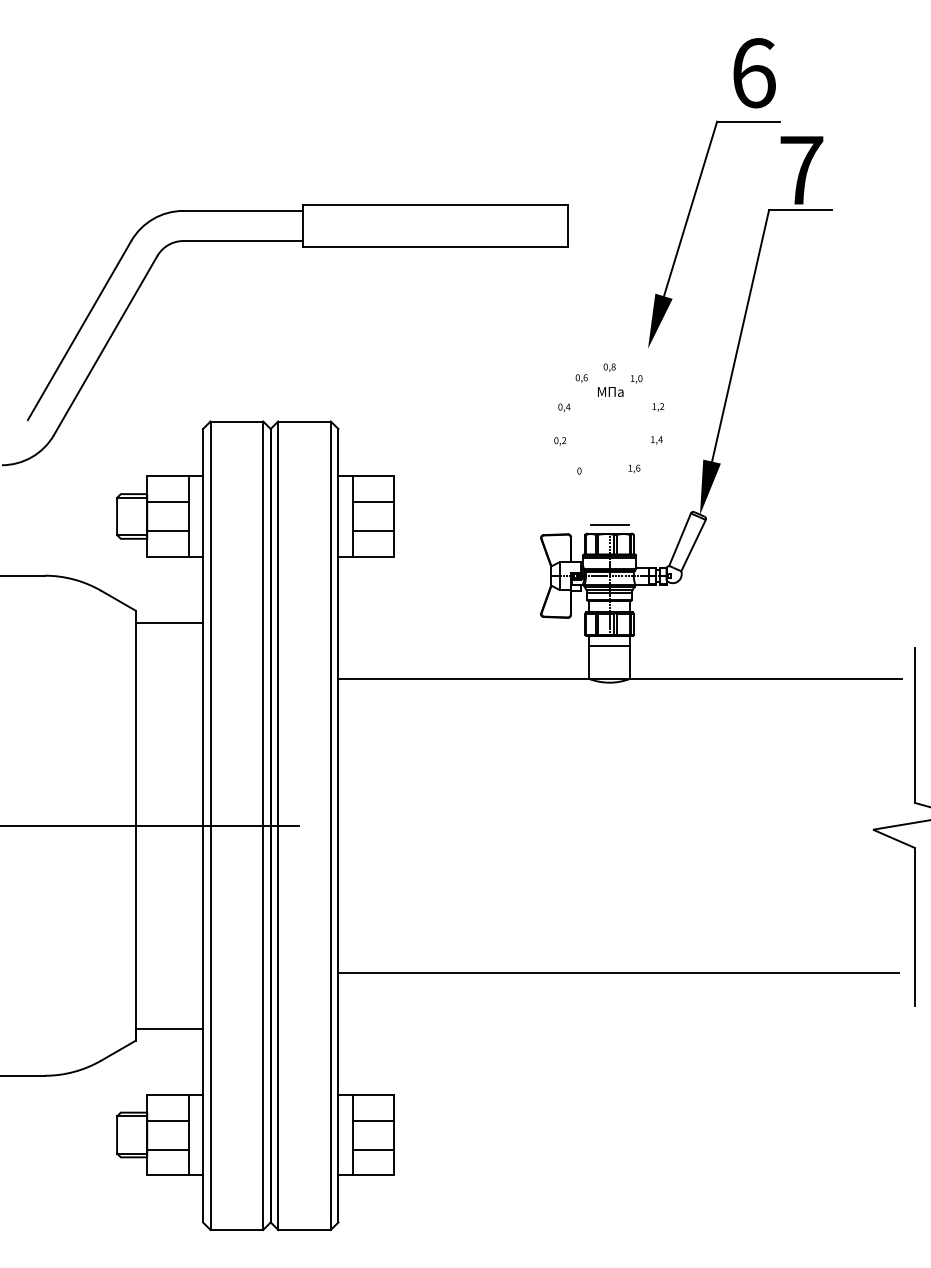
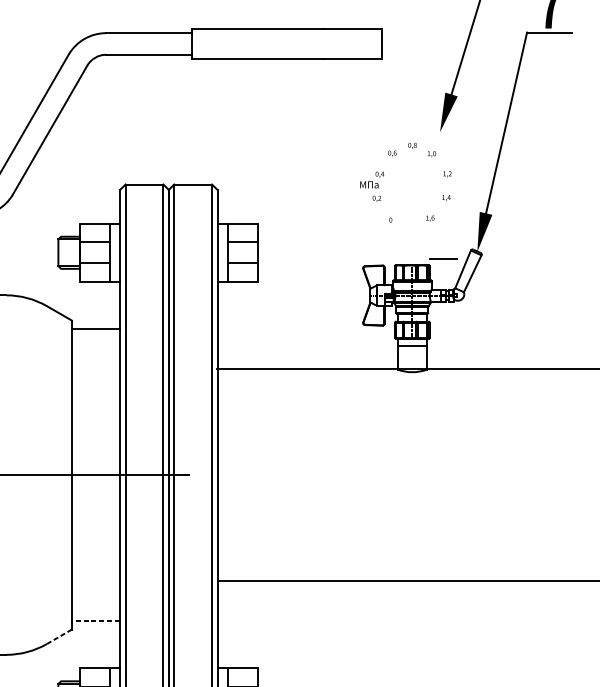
text: (610, 391) -> (369, 184), moved
line: (609, 524) -> (443, 258), moved
line: (170, 1028) -> (96, 620), solid -> dashed
line: (118, 1050) -> (59, 636), solid -> dashed

